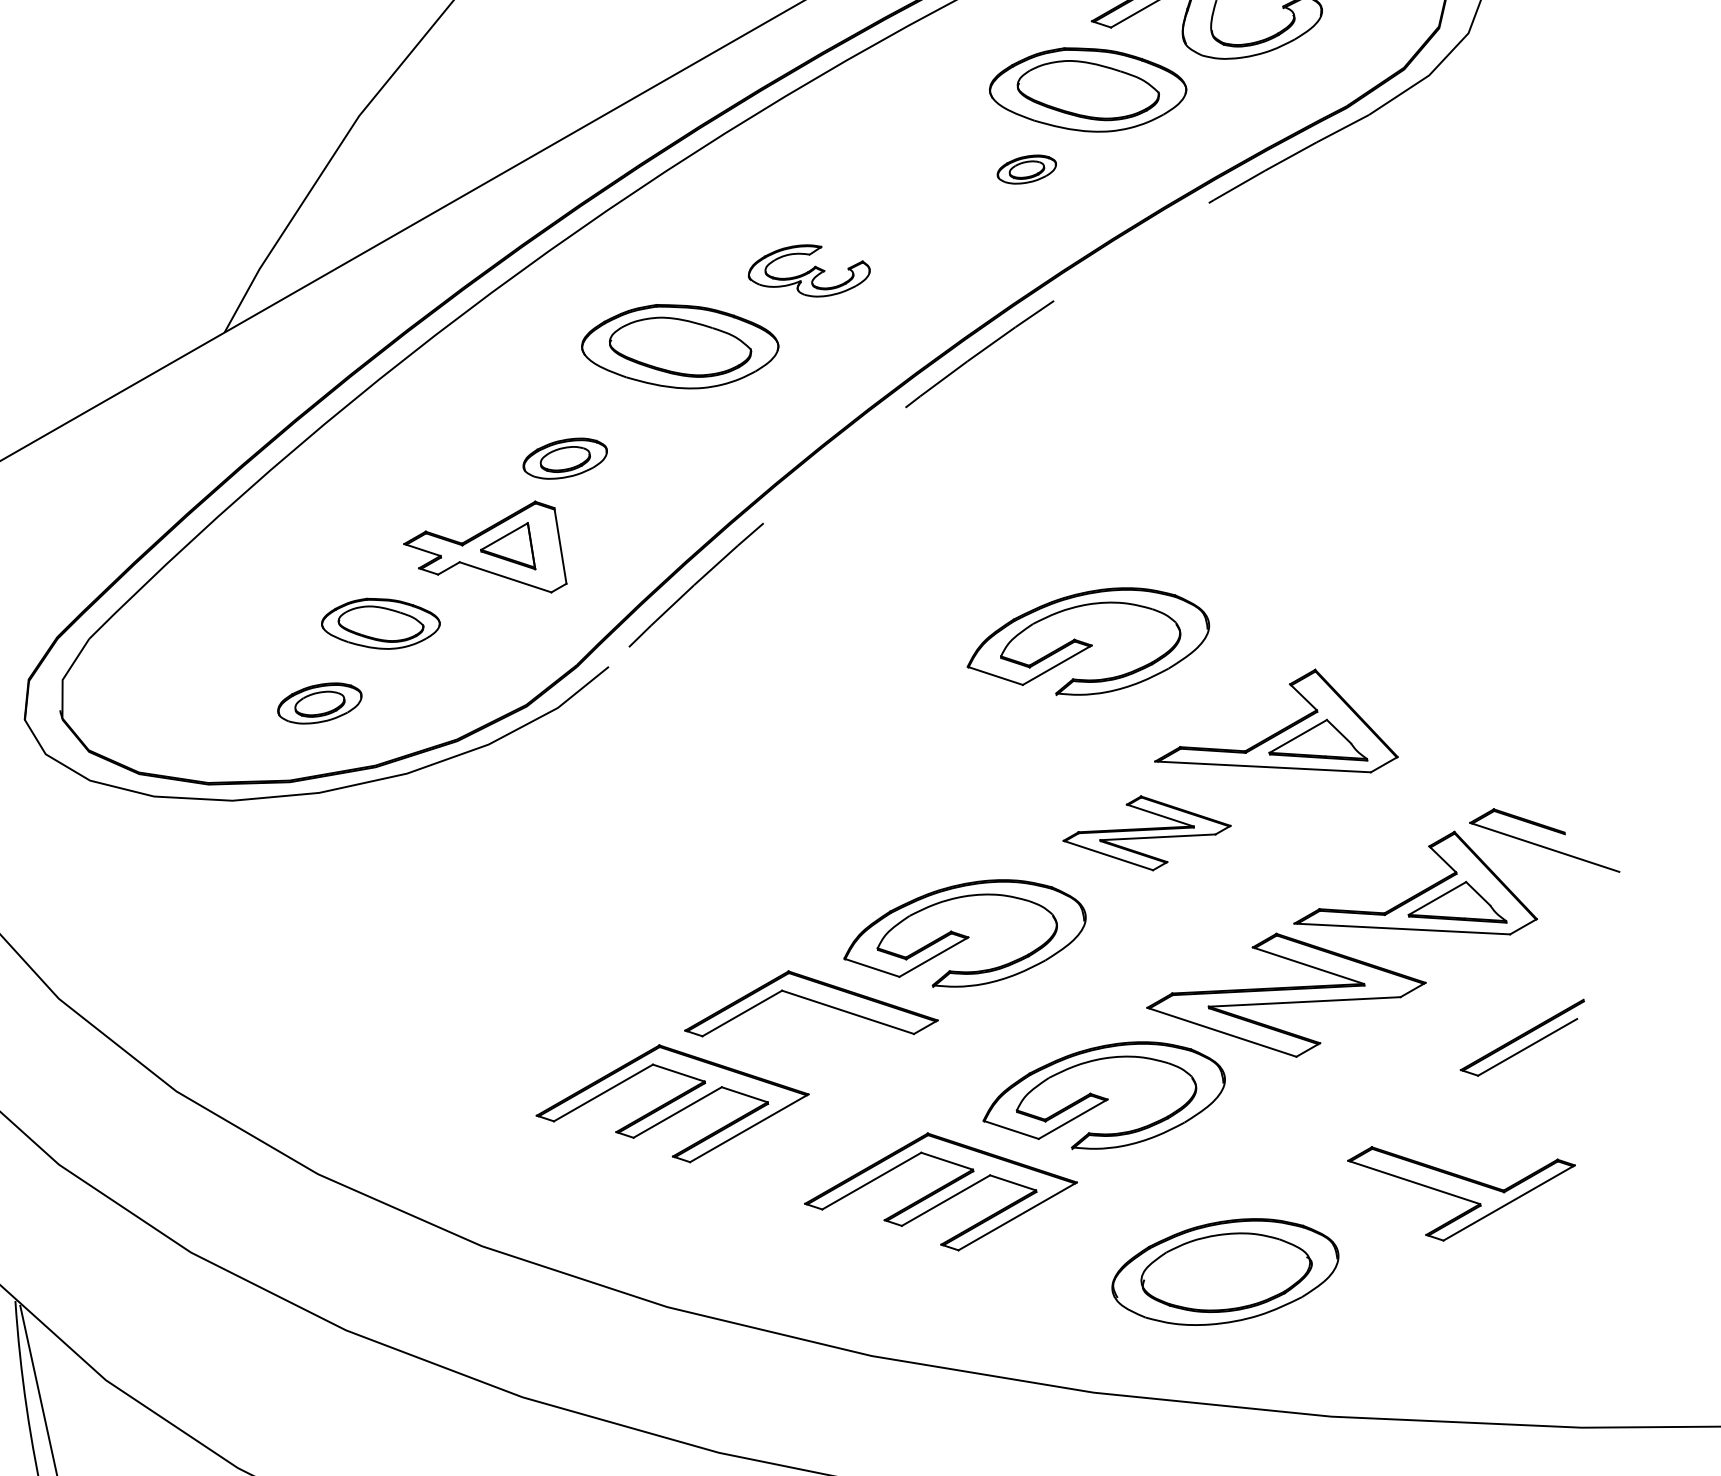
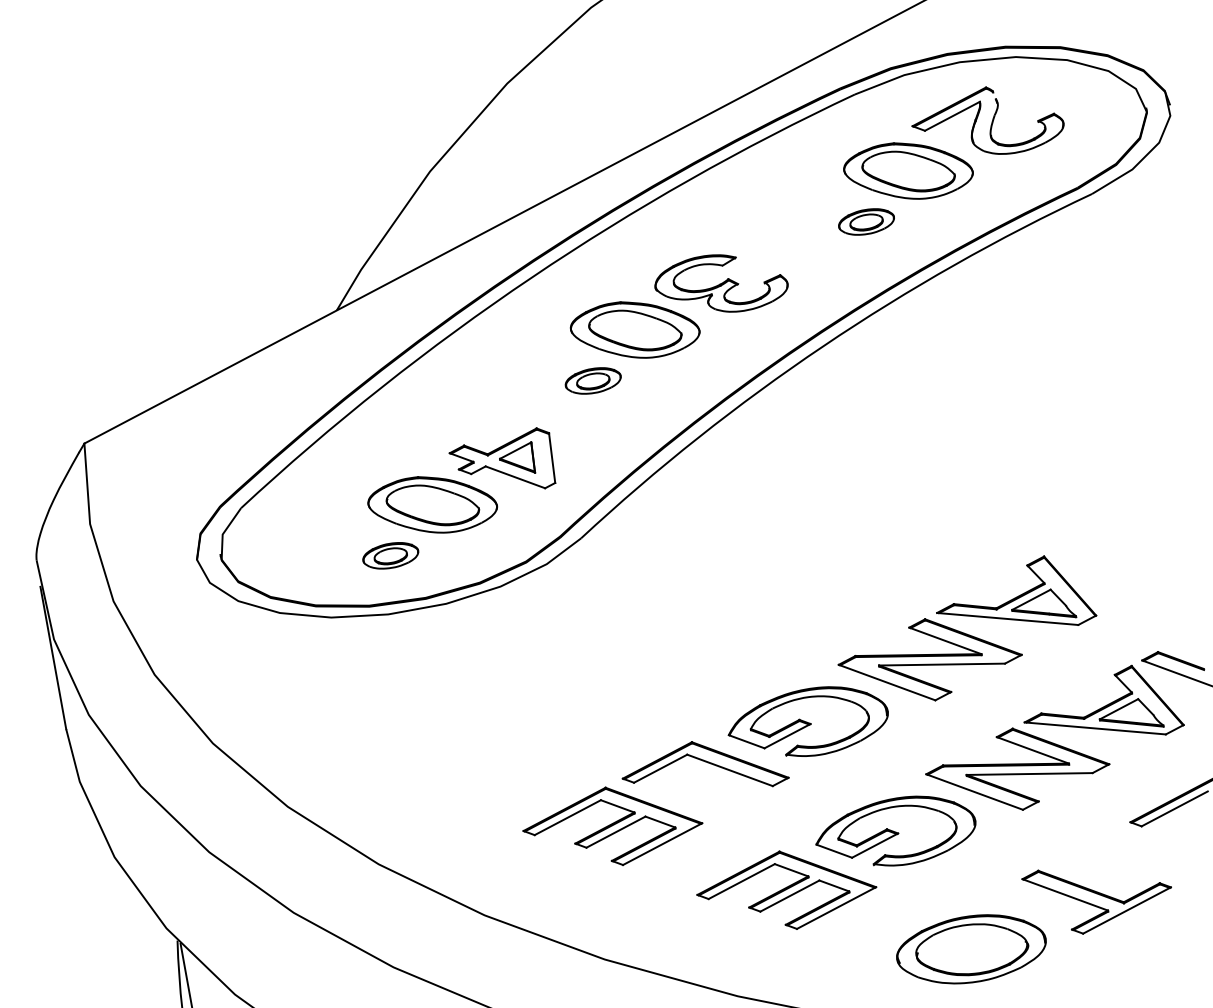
part: (1026, 168) -> (866, 221), size x1.43
part: (809, 271) -> (721, 283), size x1.67
arc: (967, 361) -> (823, 346), dashed -> solid
part: (564, 458) -> (592, 380), moved
part: (380, 623) -> (432, 504), size x1.67
part: (1087, 641) -> (895, 532), removed
part: (1146, 832) -> (929, 659), size x1.67
part: (1462, 1190) -> (1096, 901), moved

